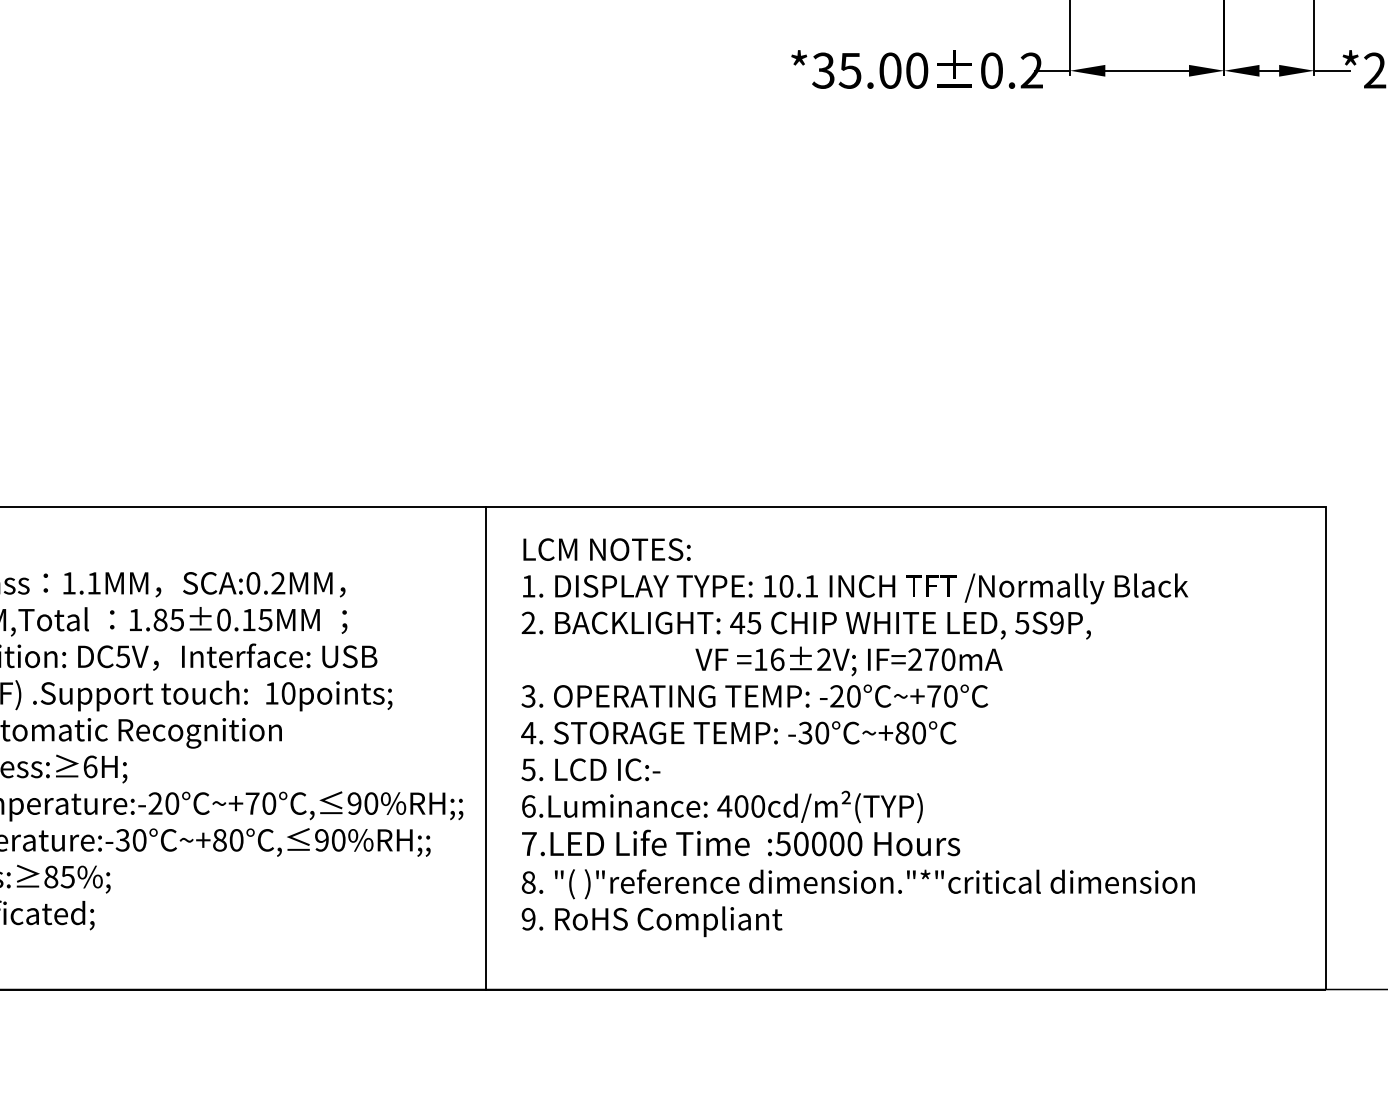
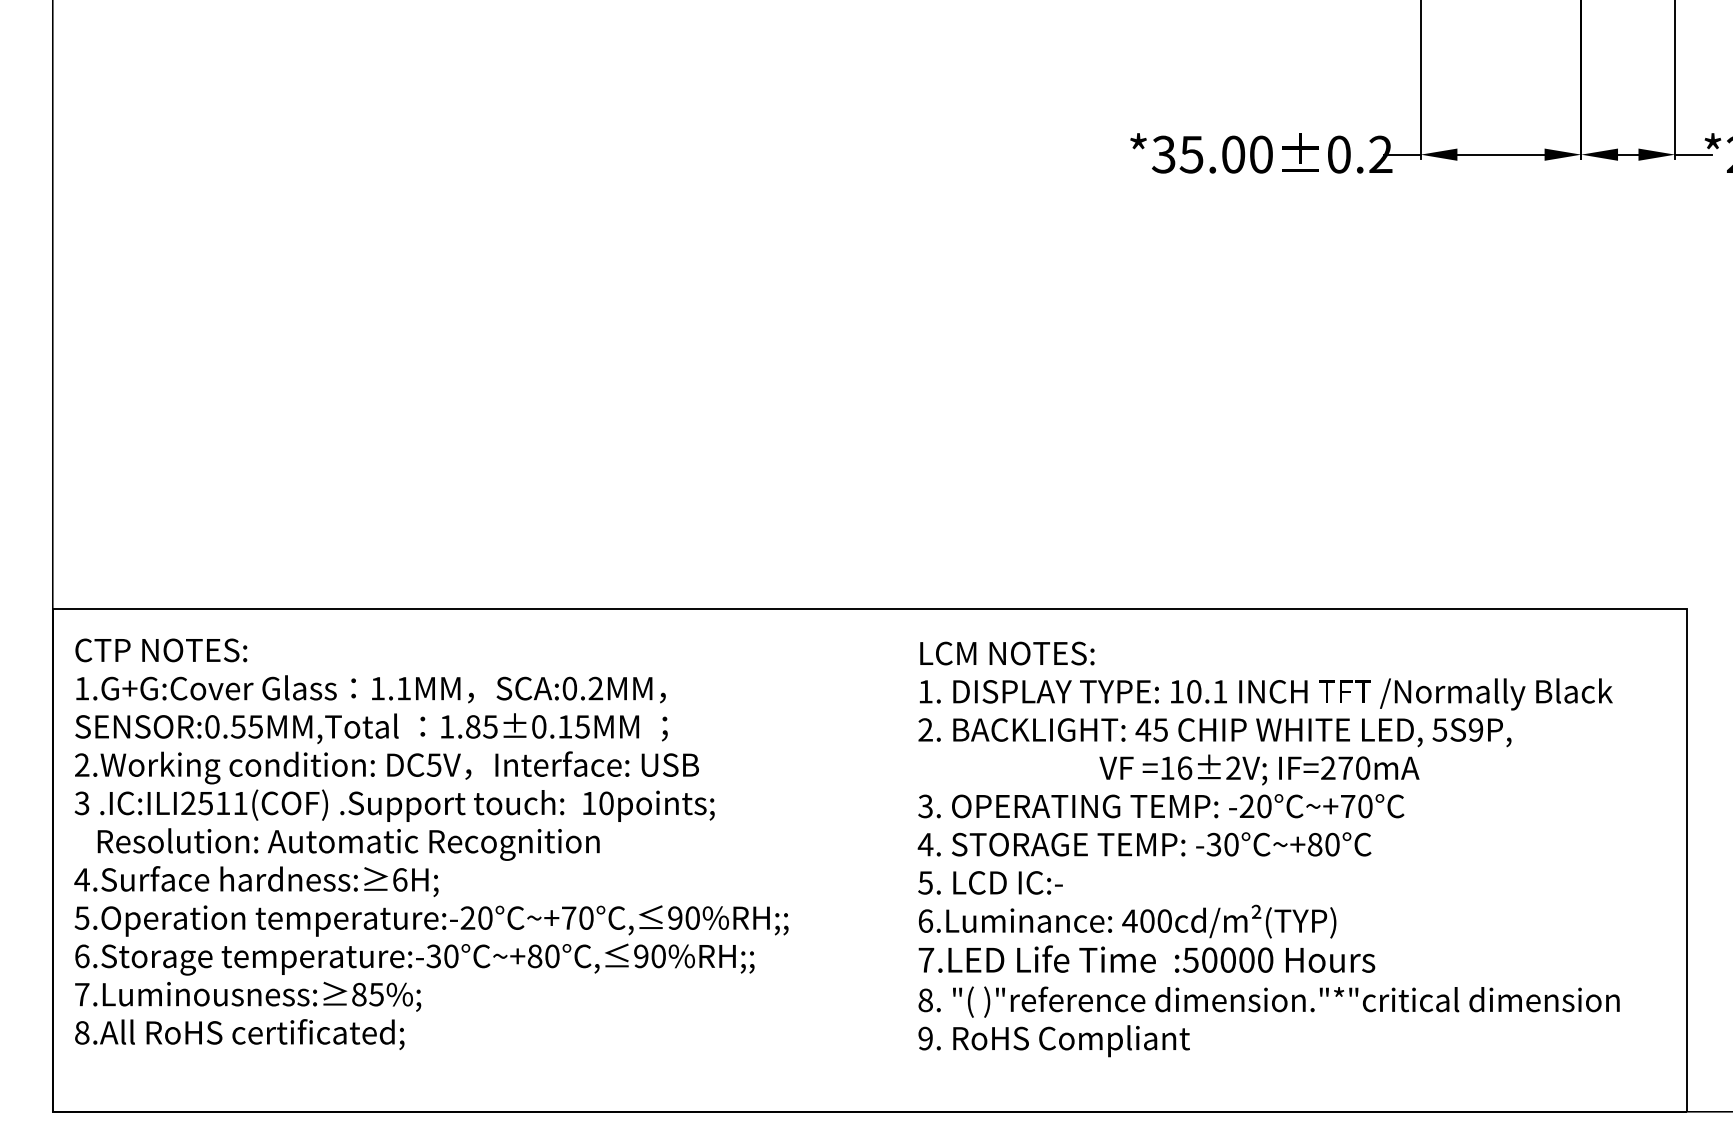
text: (857, 737) -> (1268, 849), moved
line: (486, 748) -> (812, 860), removed

